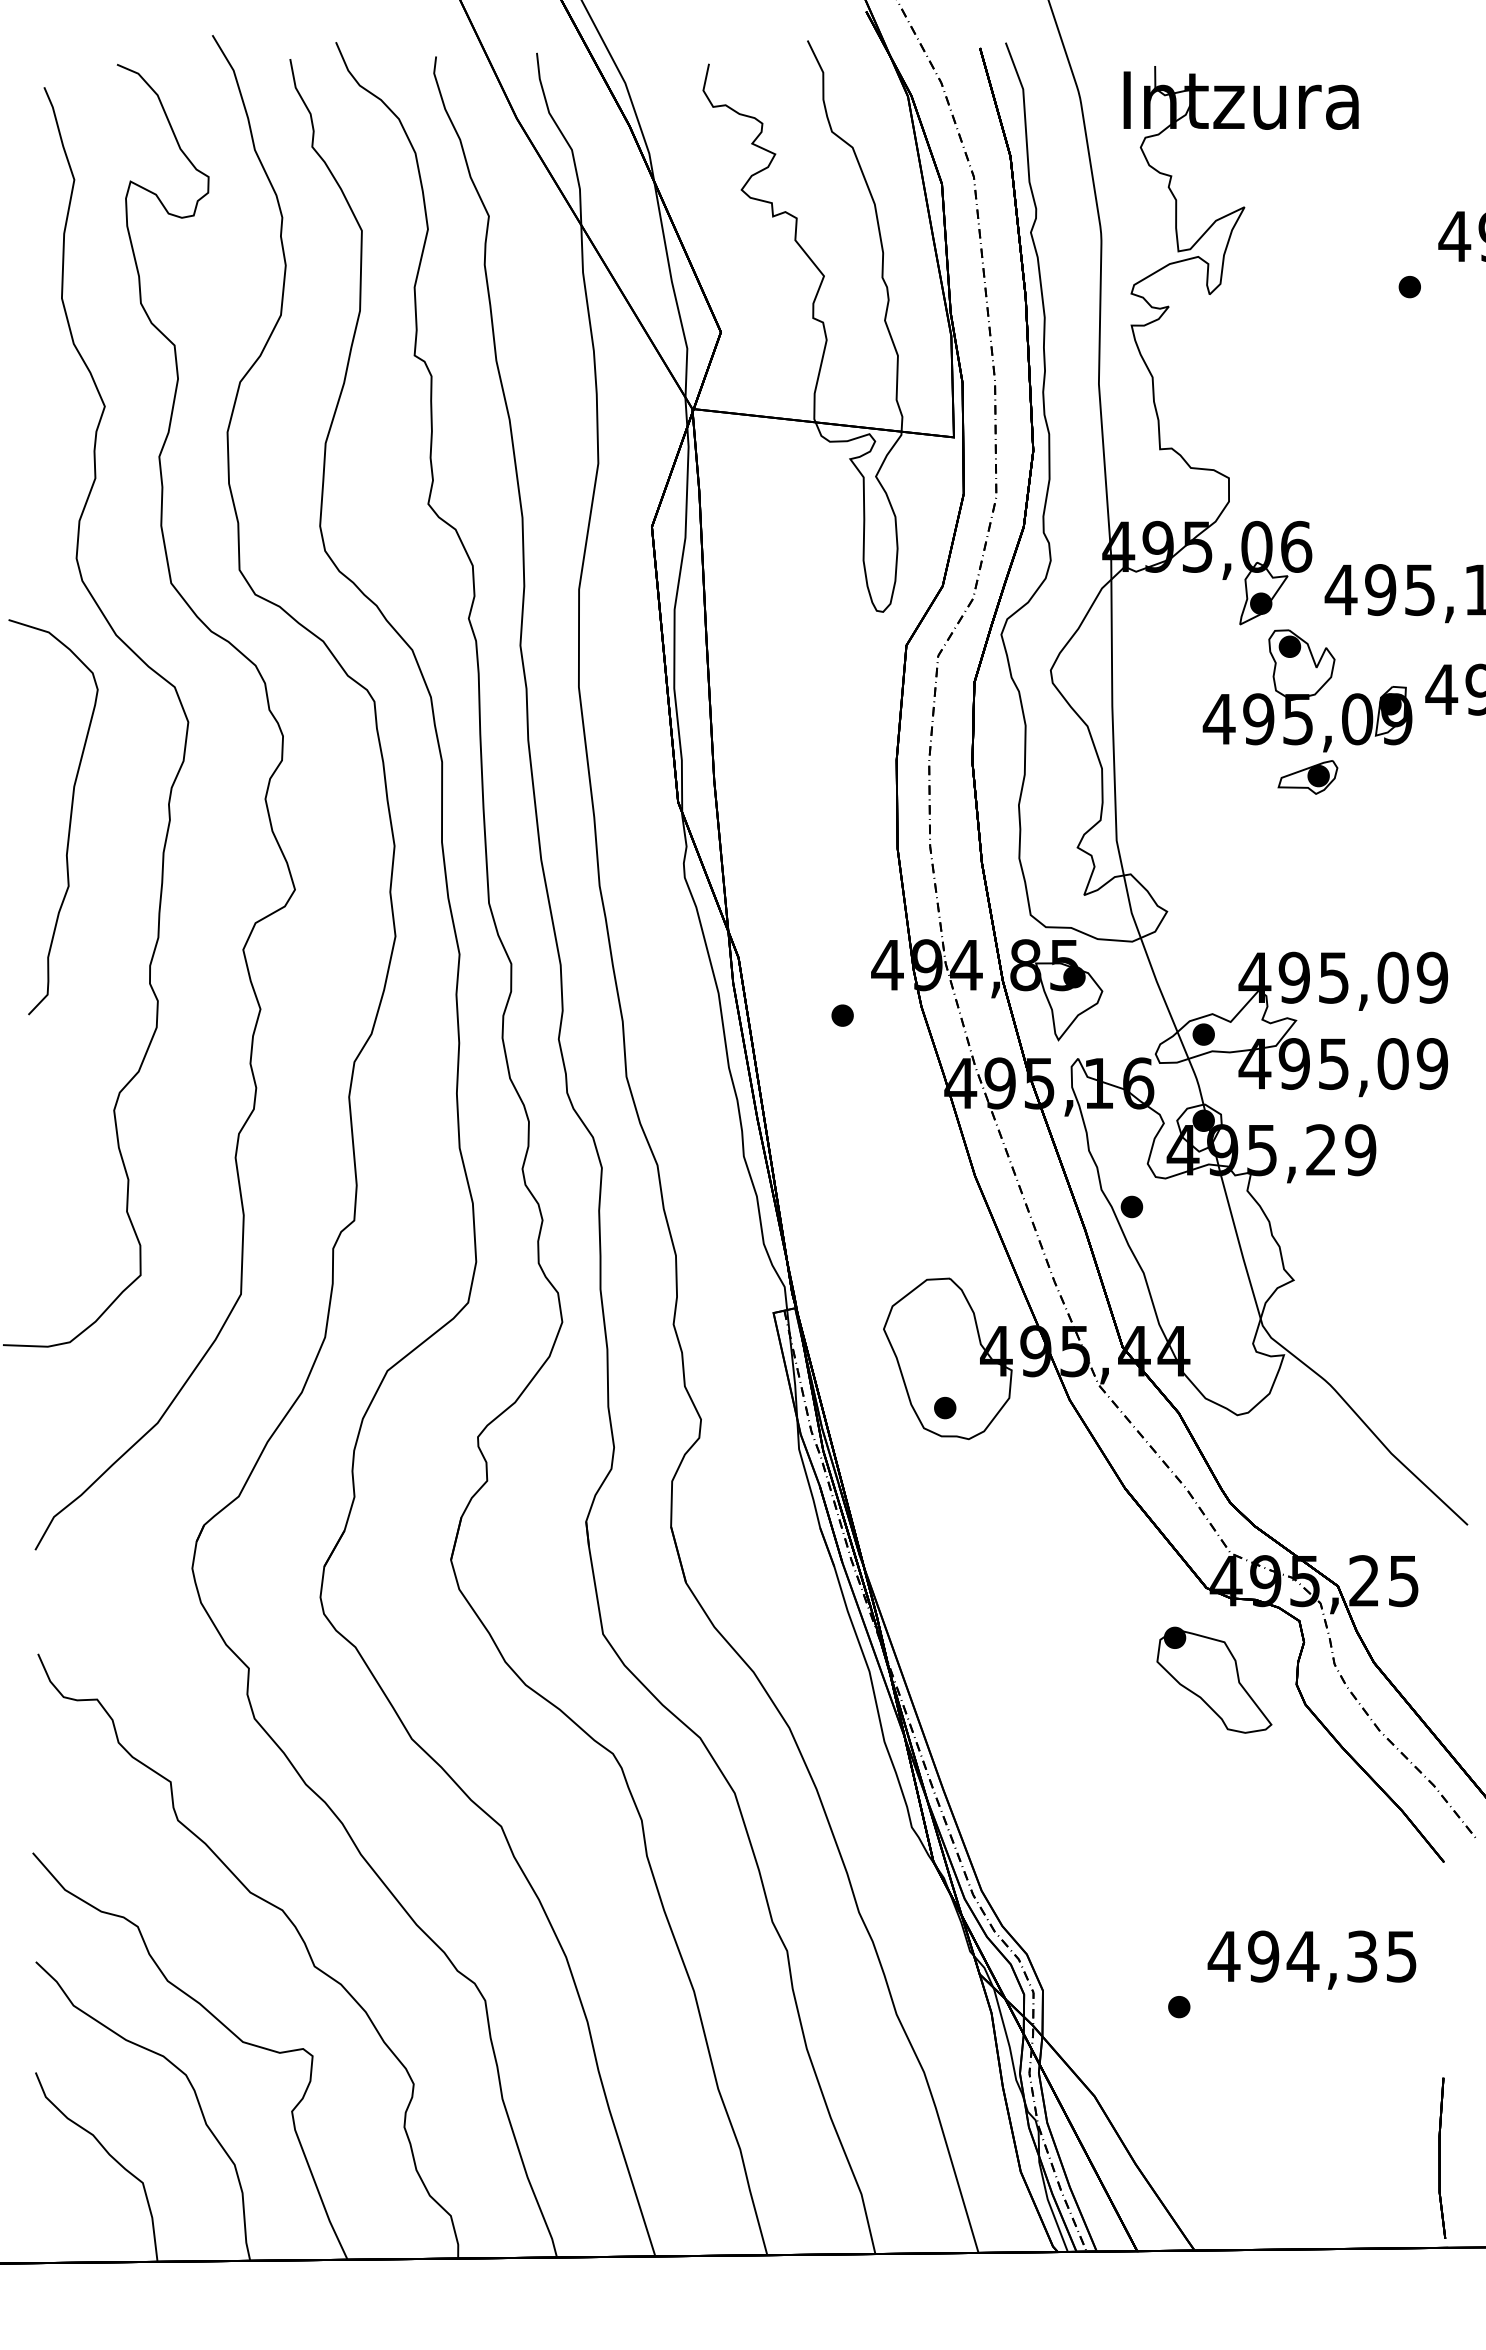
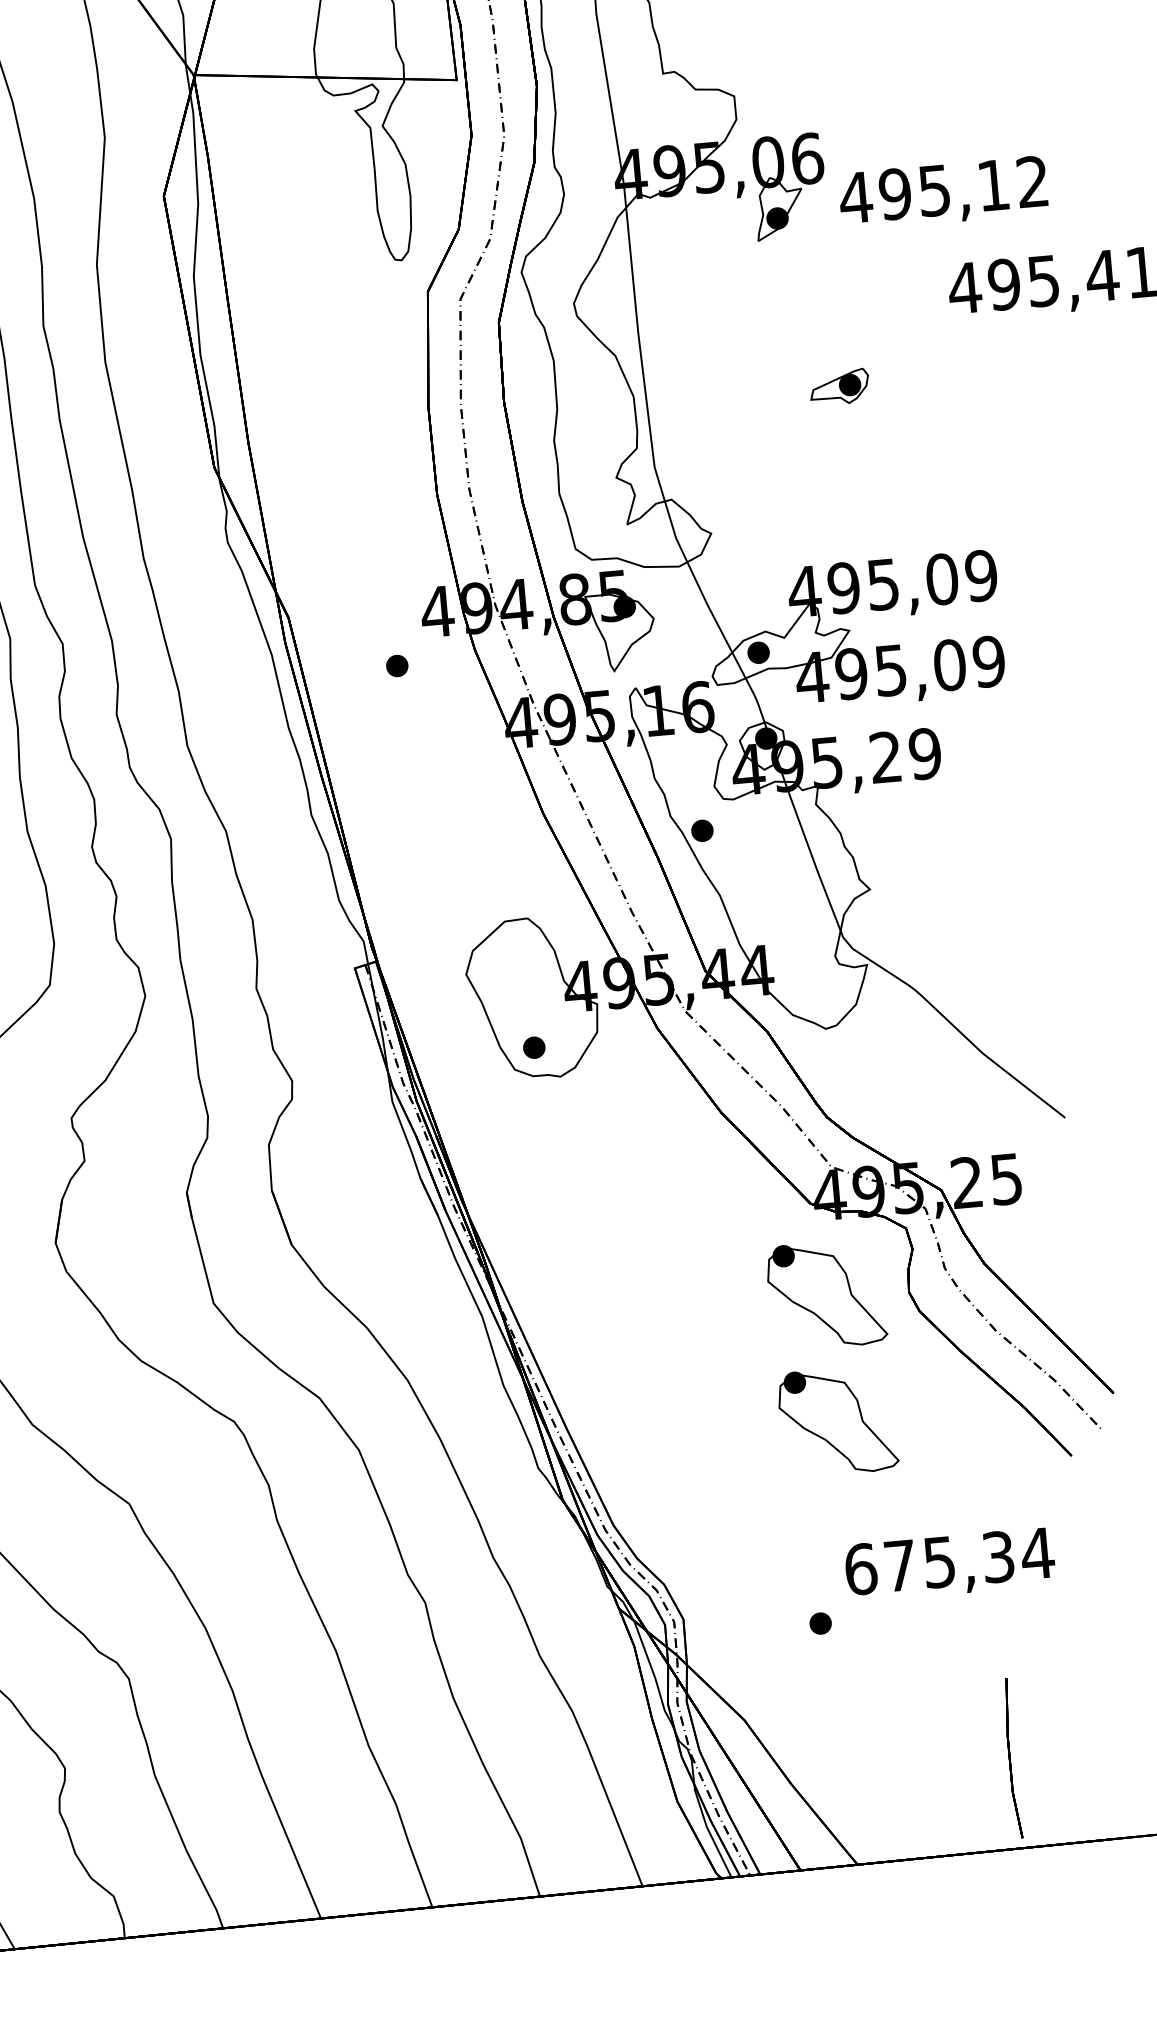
part: (1307, 690) -> (831, 300), removed
part: (1214, 1806) -> (837, 1420), added
text: (1312, 1956) -> (948, 1561), 494,35 -> 675,34
part: (1442, 2157) -> (1012, 1757), moved

